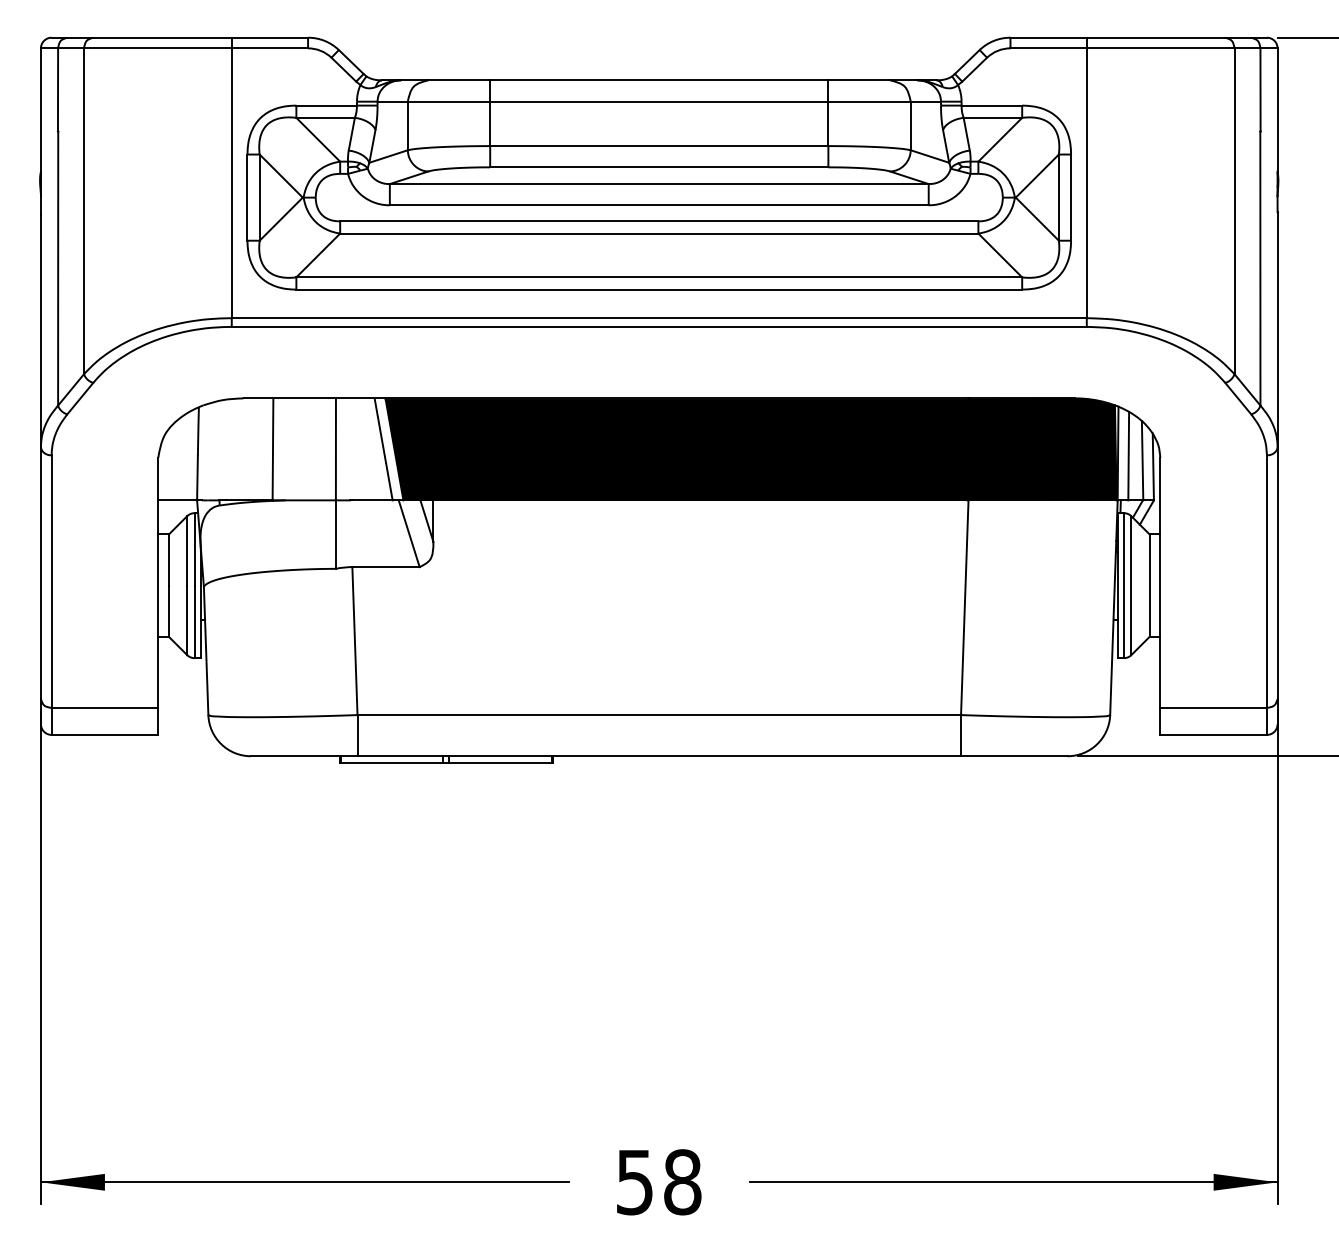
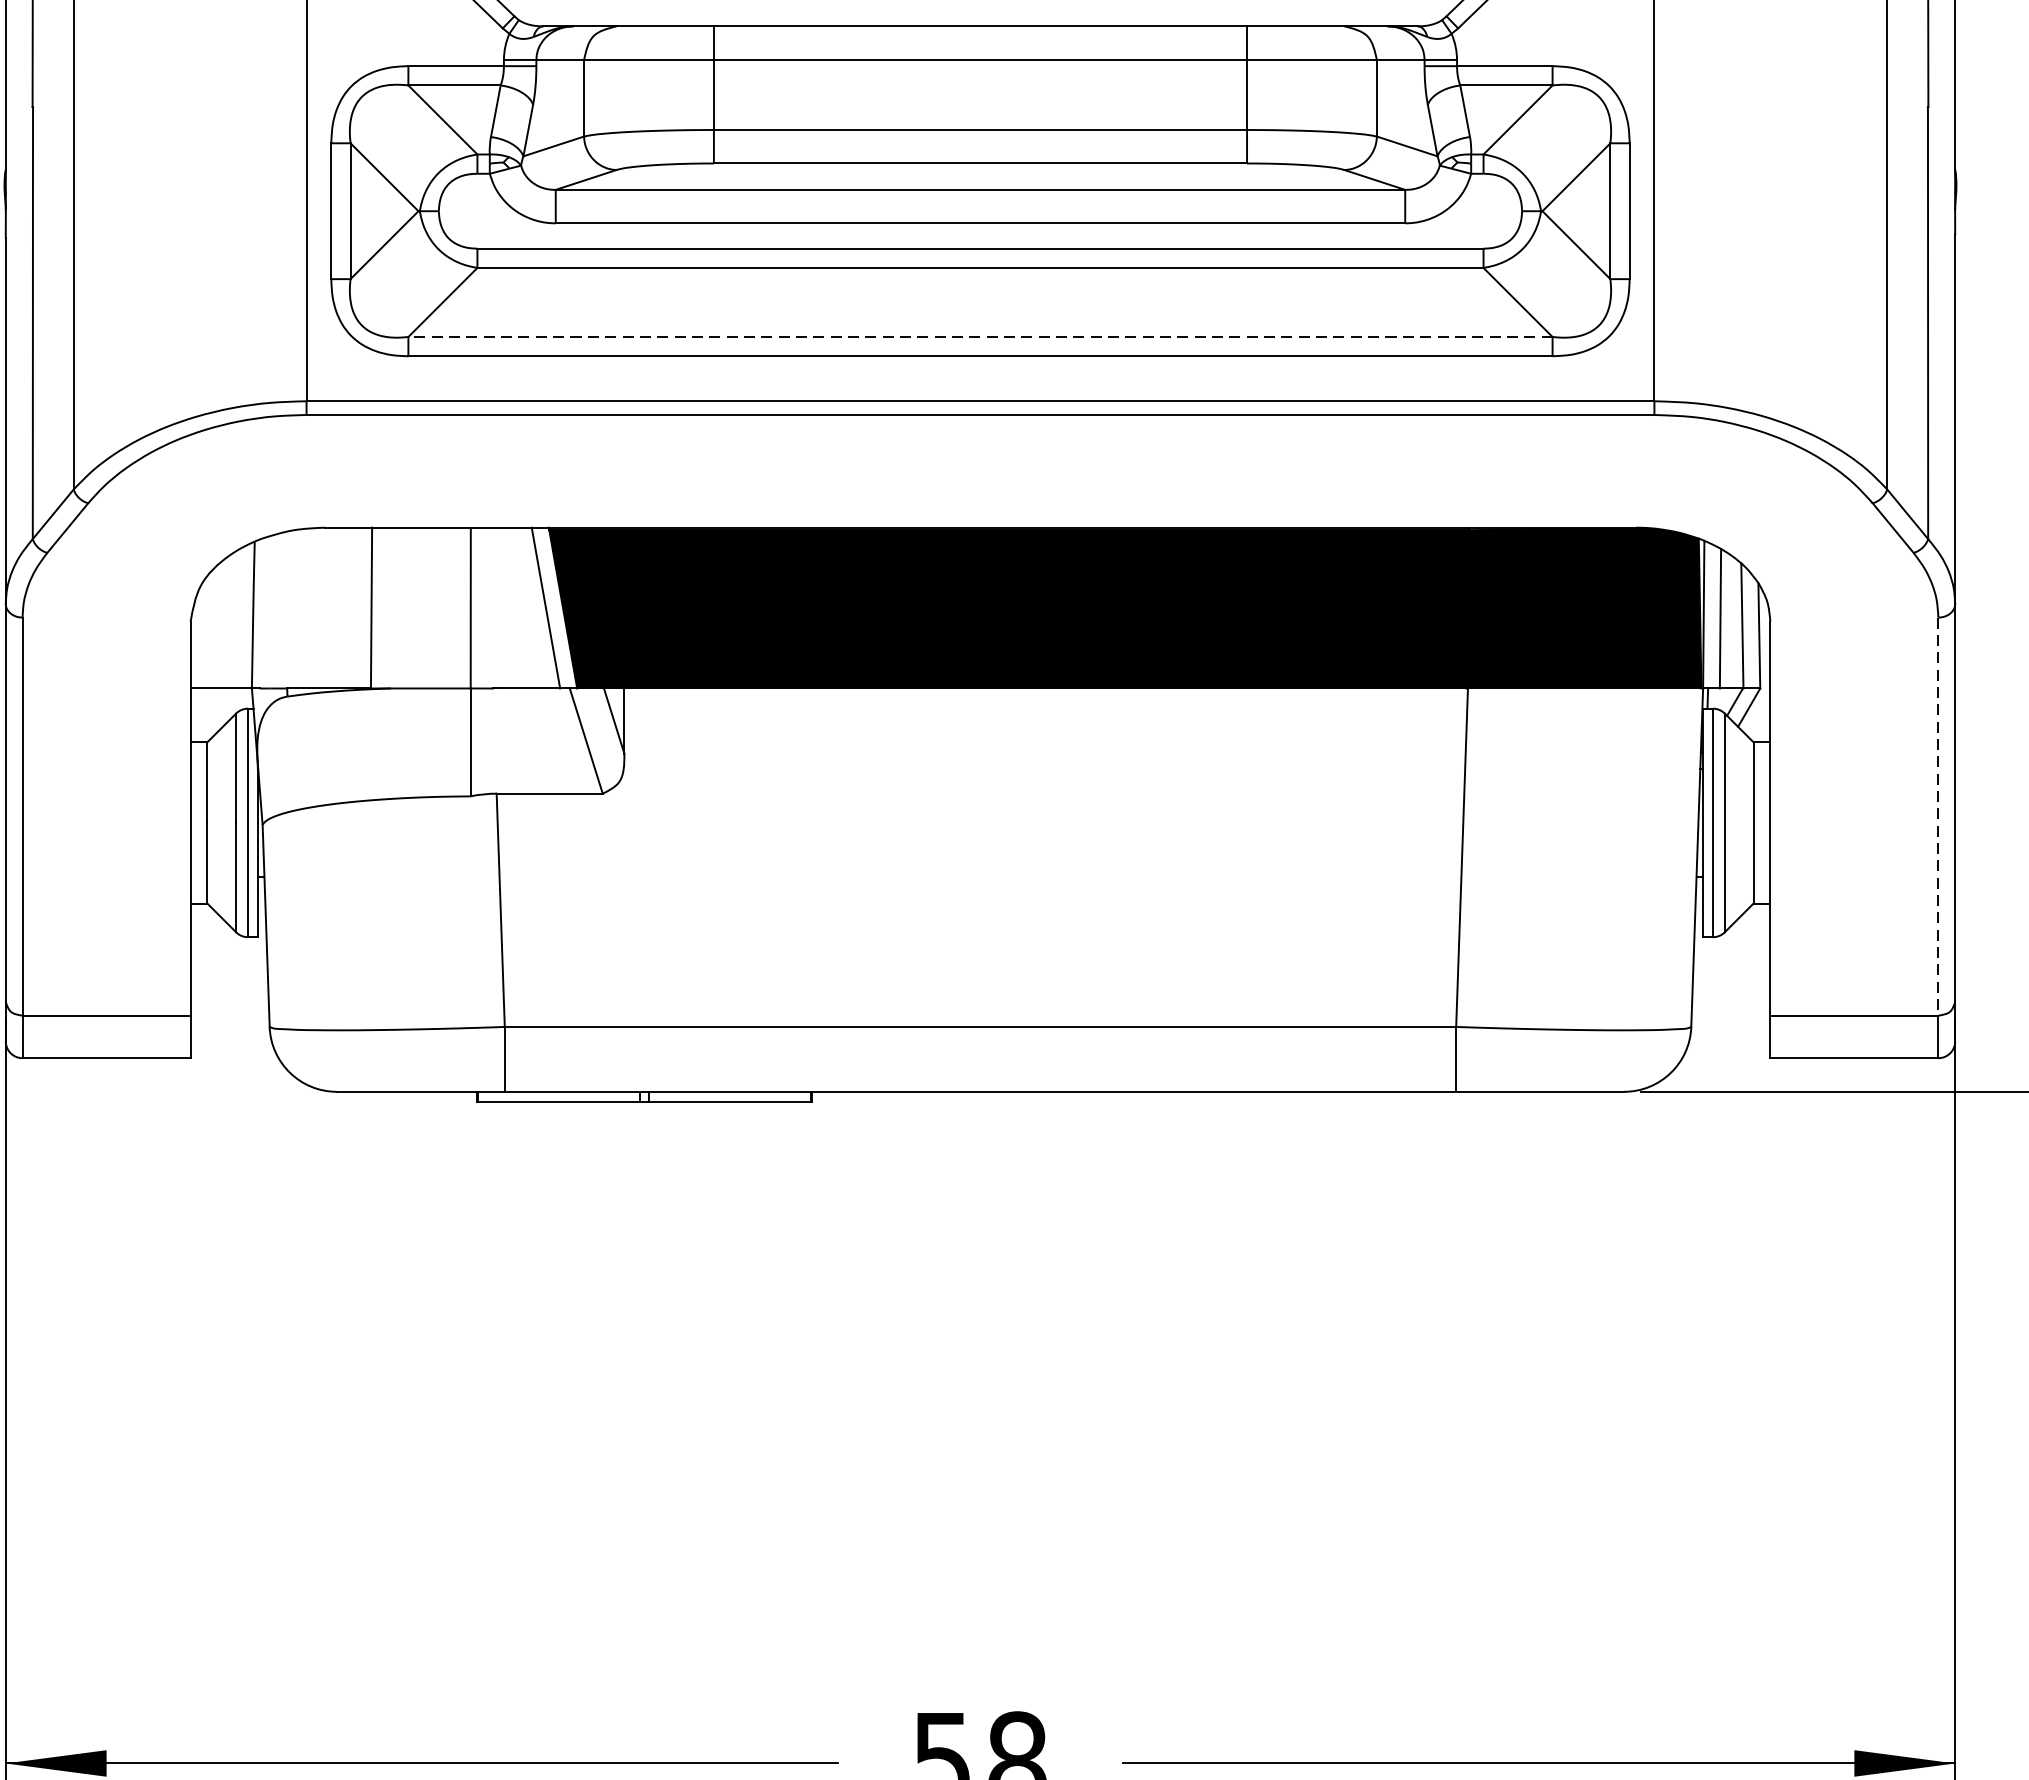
line: (659, 277) -> (980, 337), solid -> dashed
line: (1266, 582) -> (1937, 817), solid -> dashed

